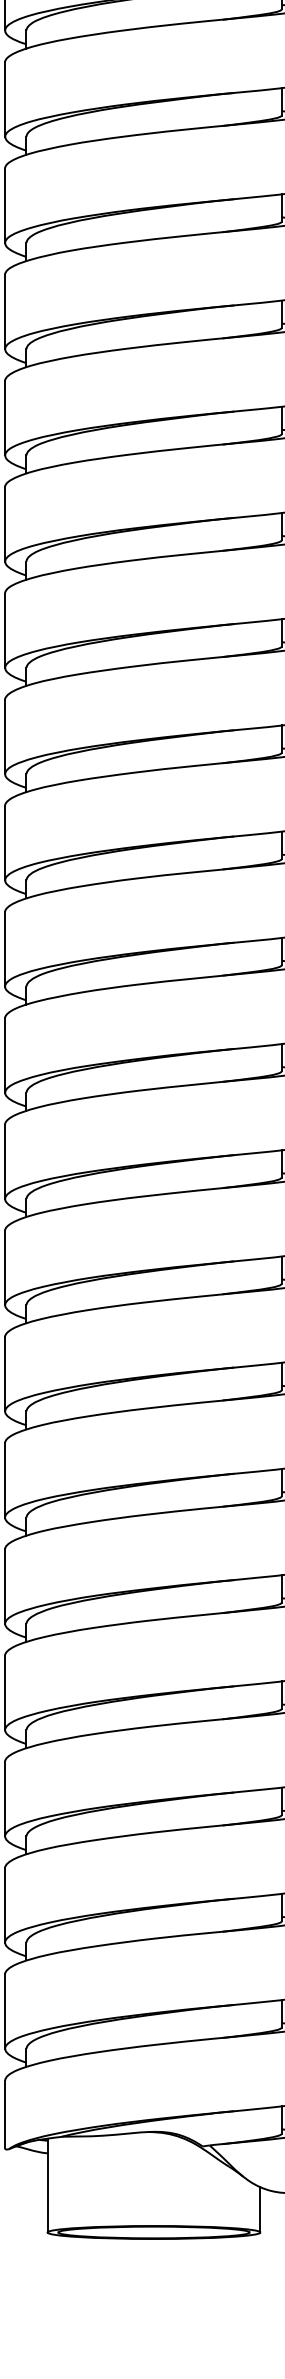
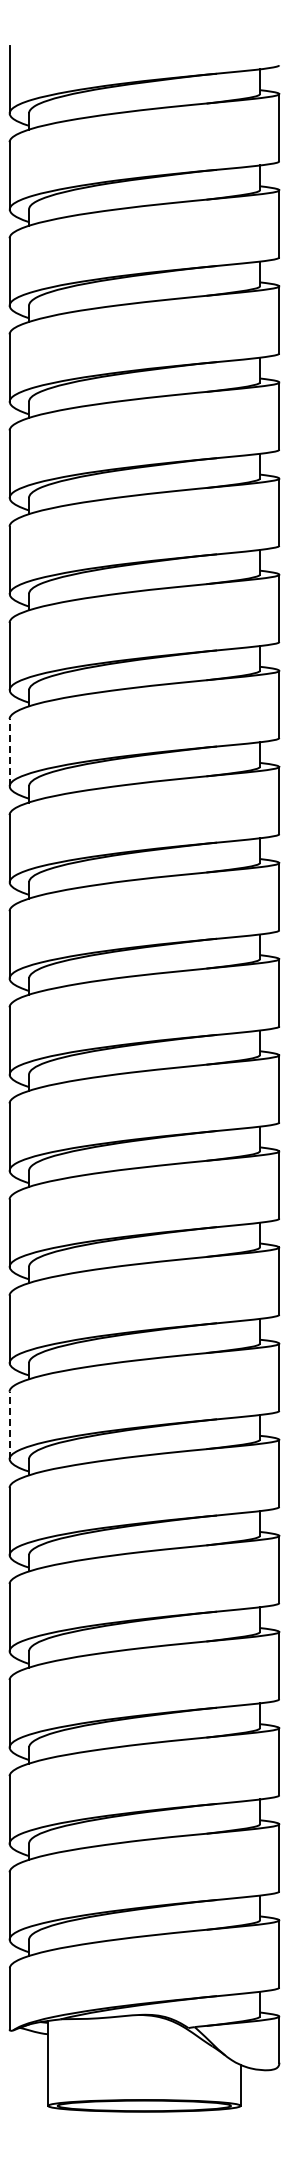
line: (4, 736) -> (9, 752), solid -> dashed
line: (4, 1480) -> (9, 1425), solid -> dashed

